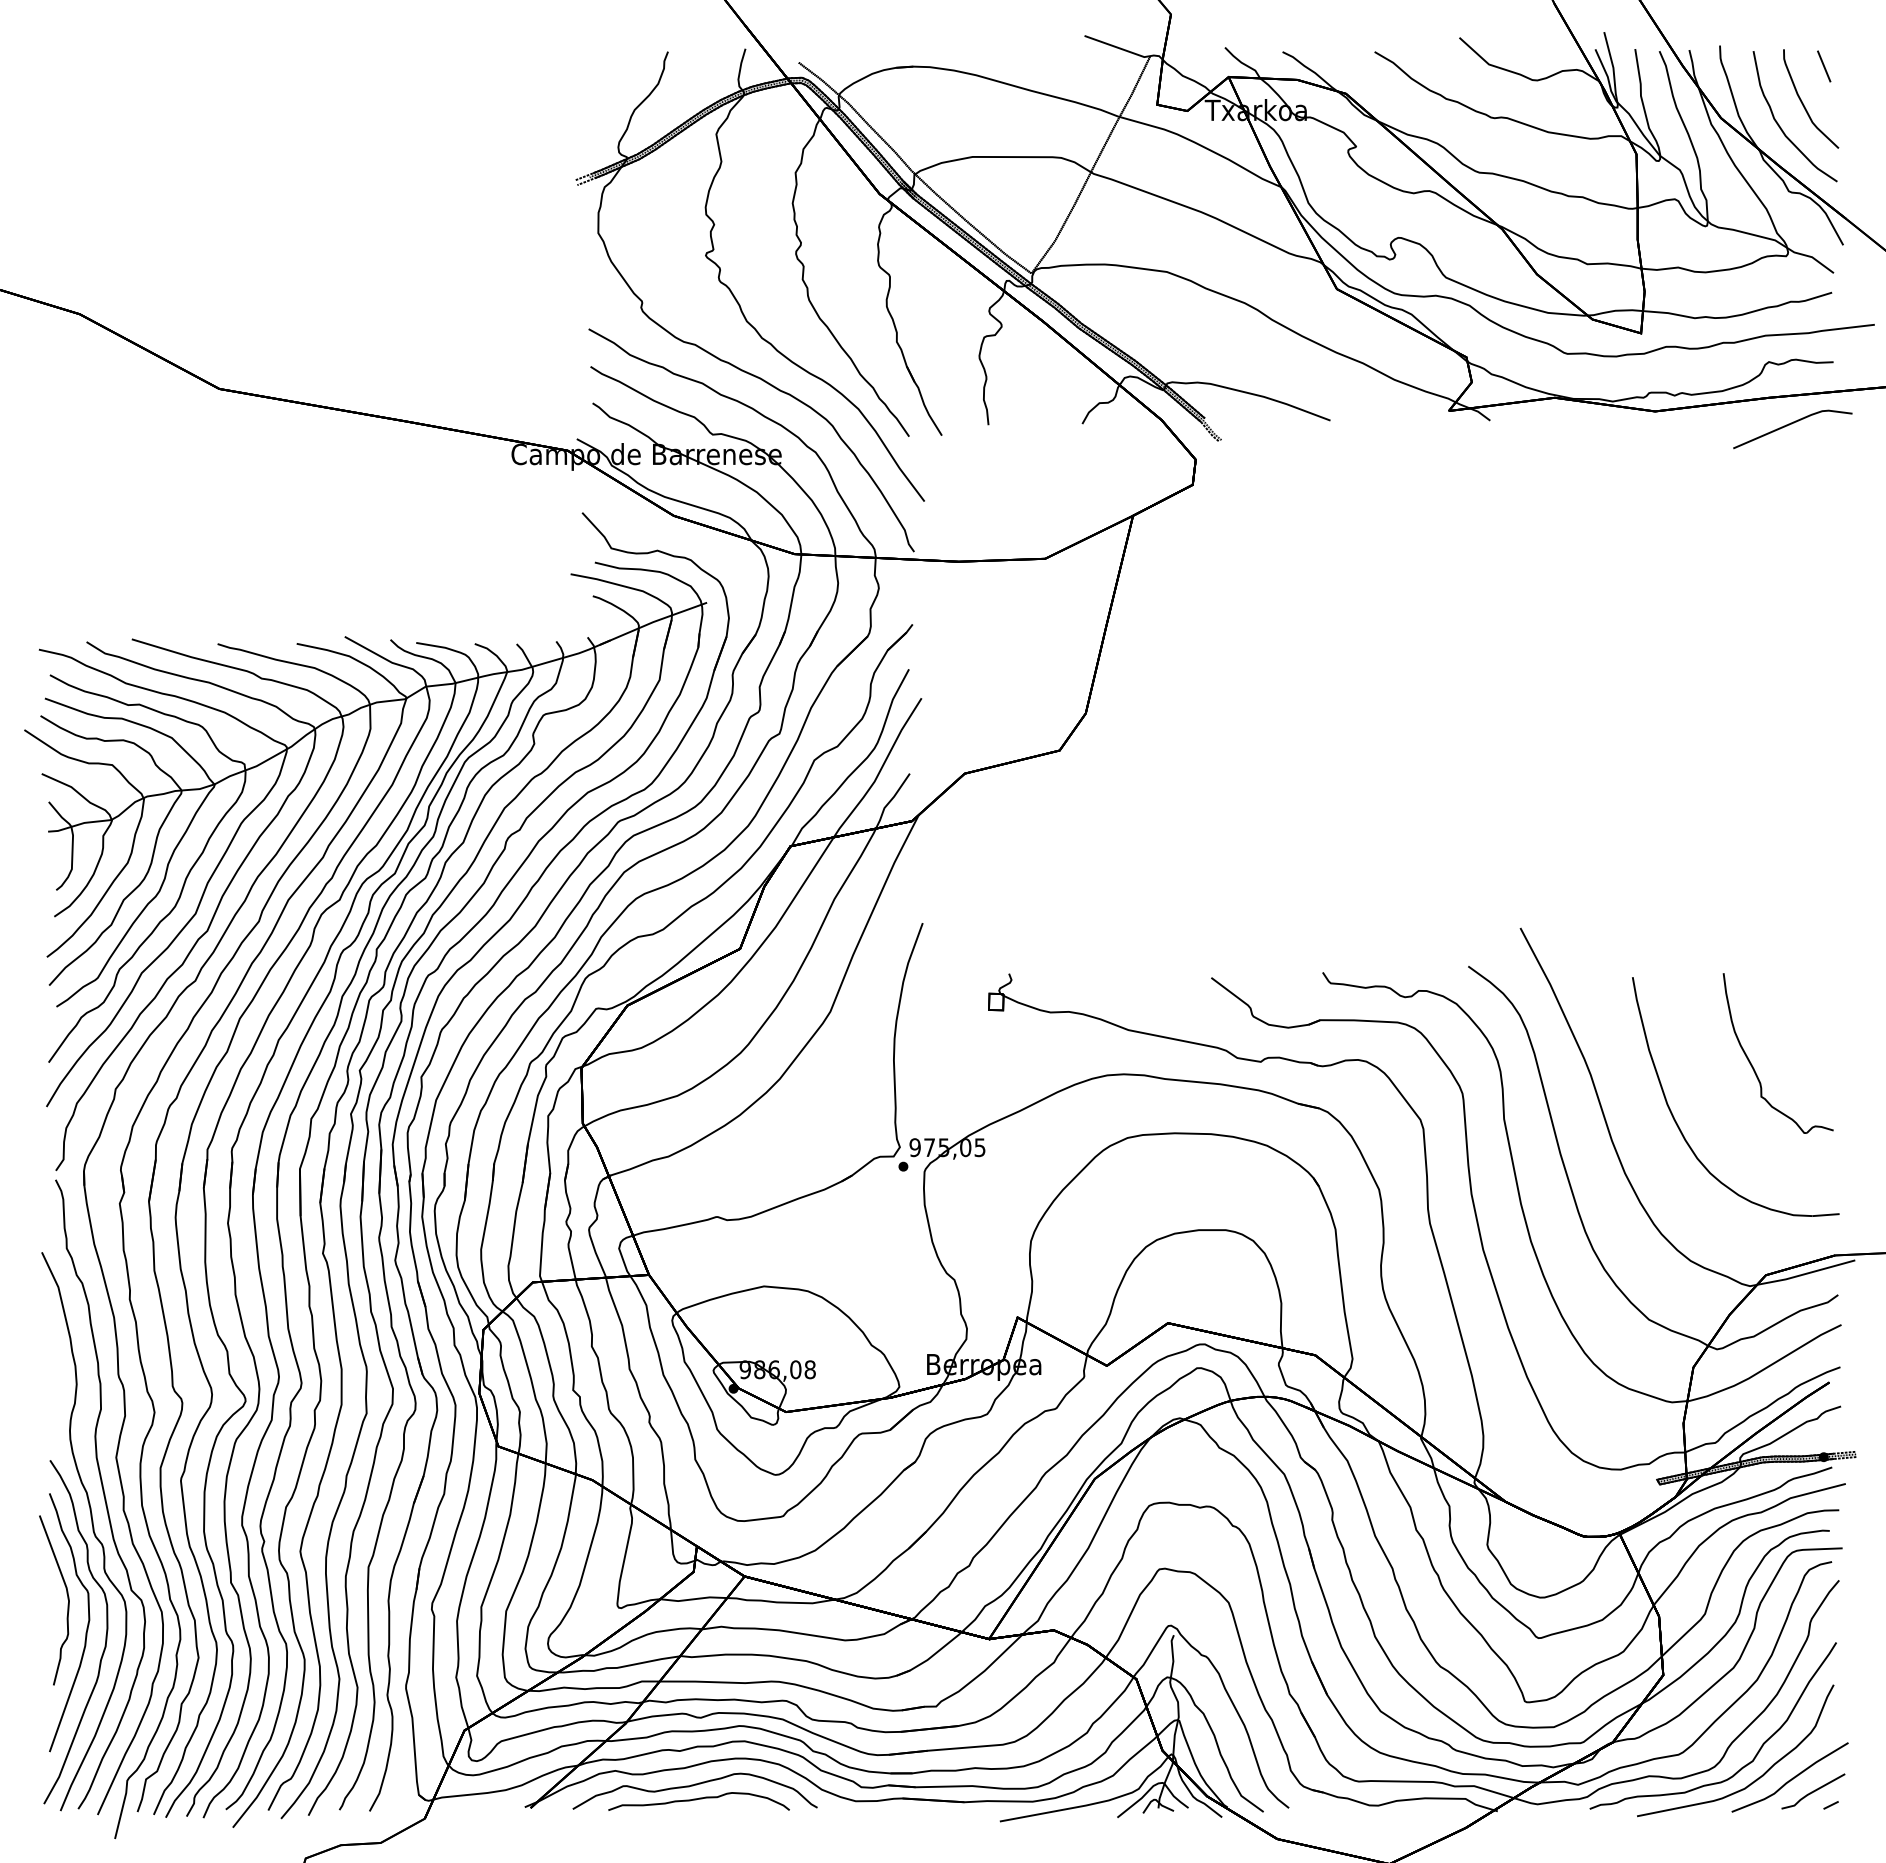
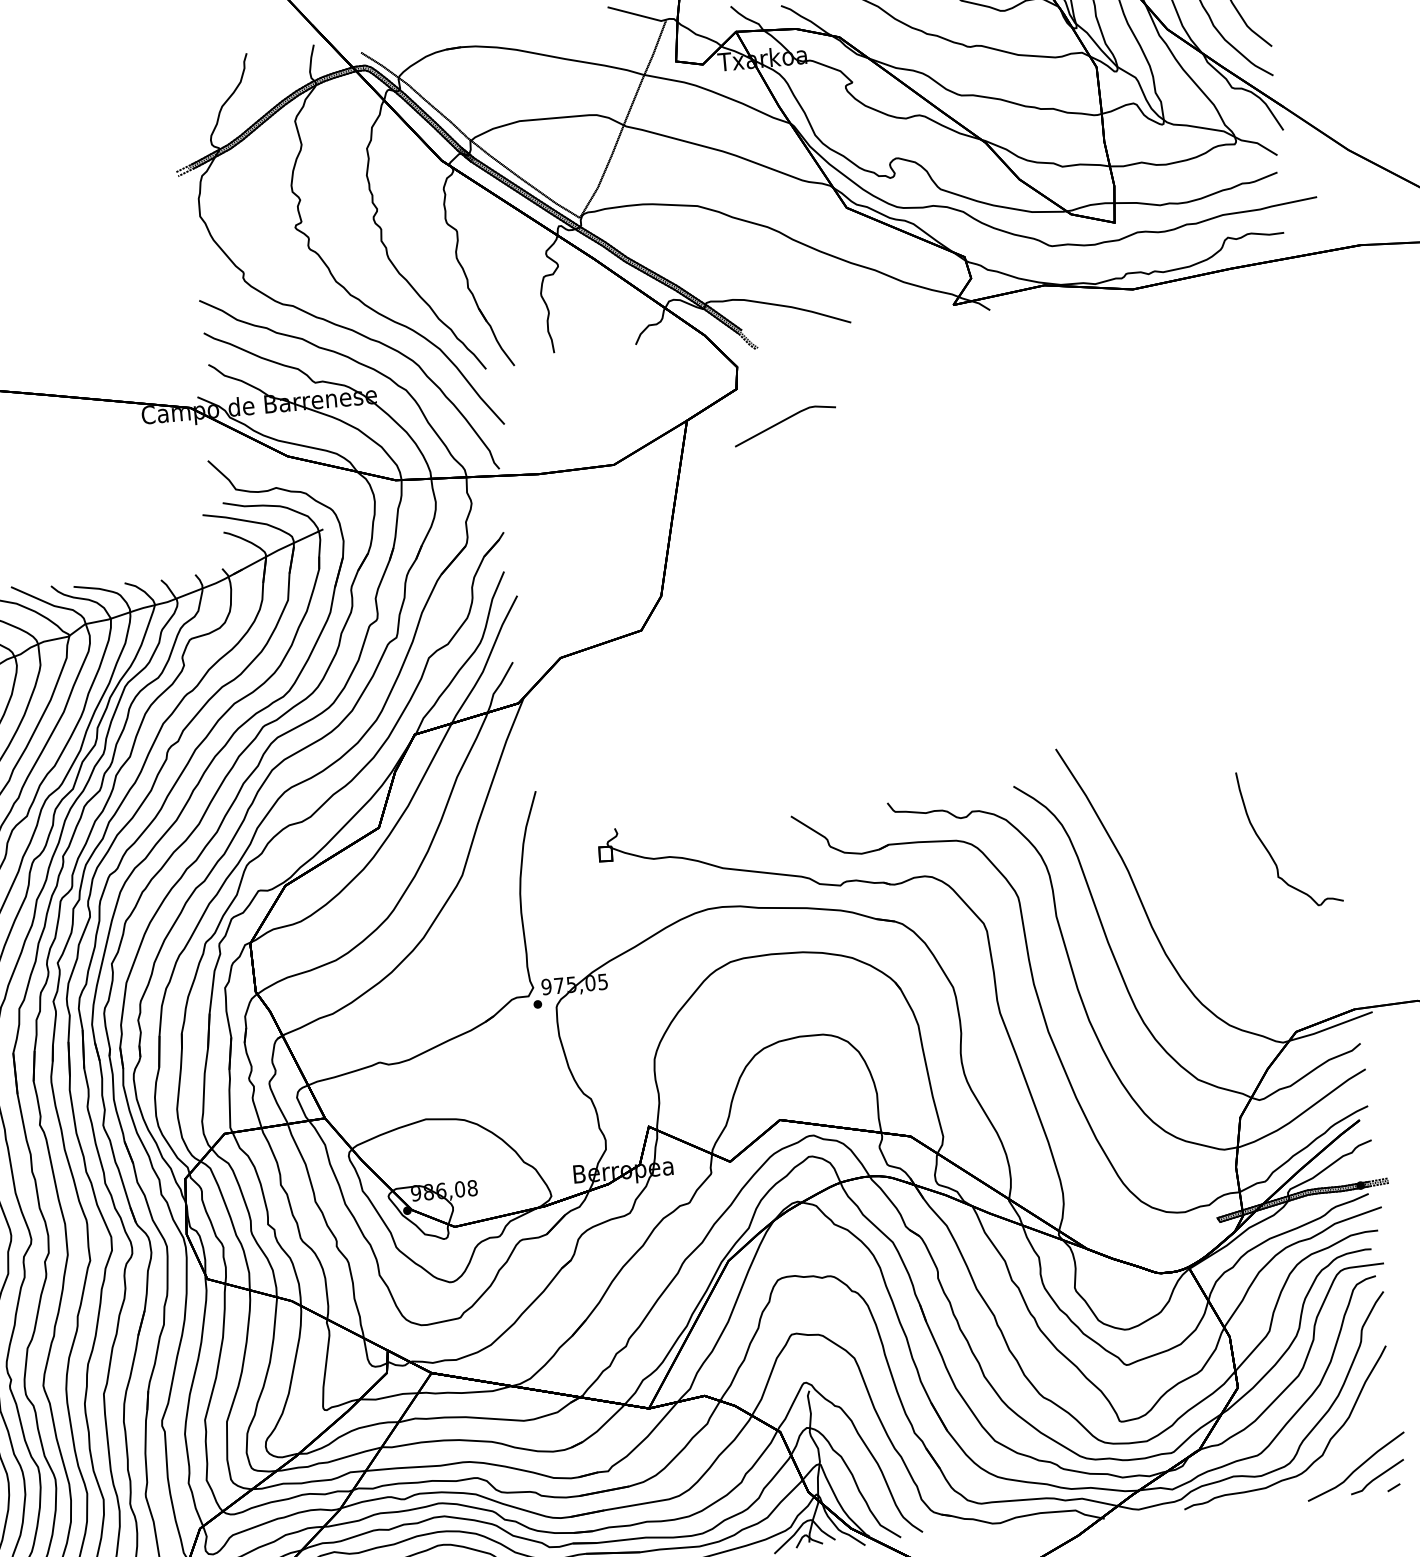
line: (1789, 425) -> (782, 422), moved
part: (1678, 1124) -> (1208, 907), removed
part: (1755, 1779) -> (1326, 1471), removed

